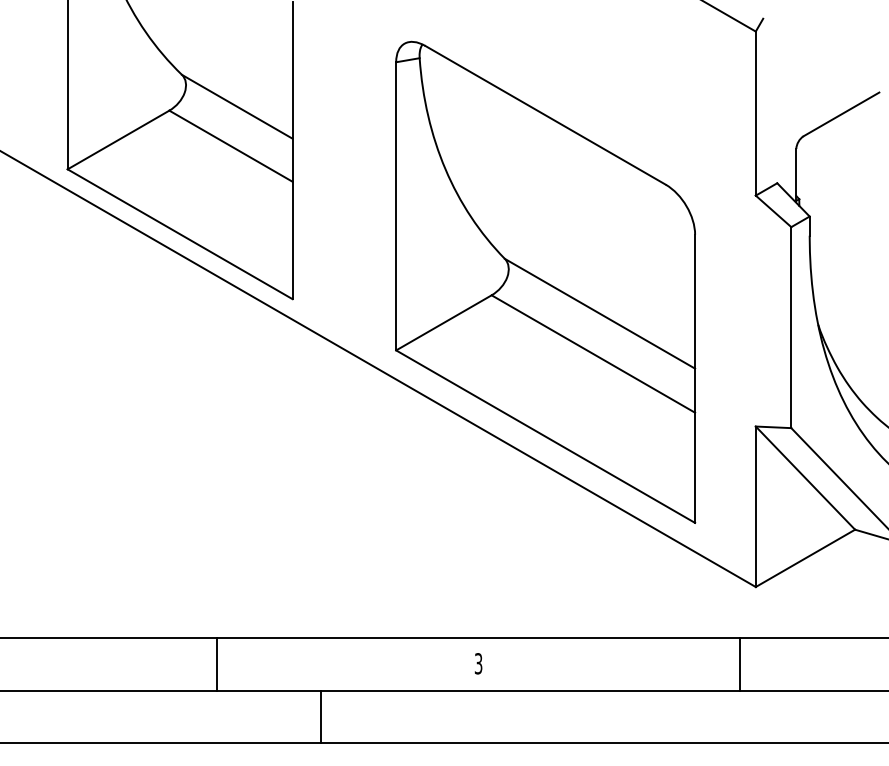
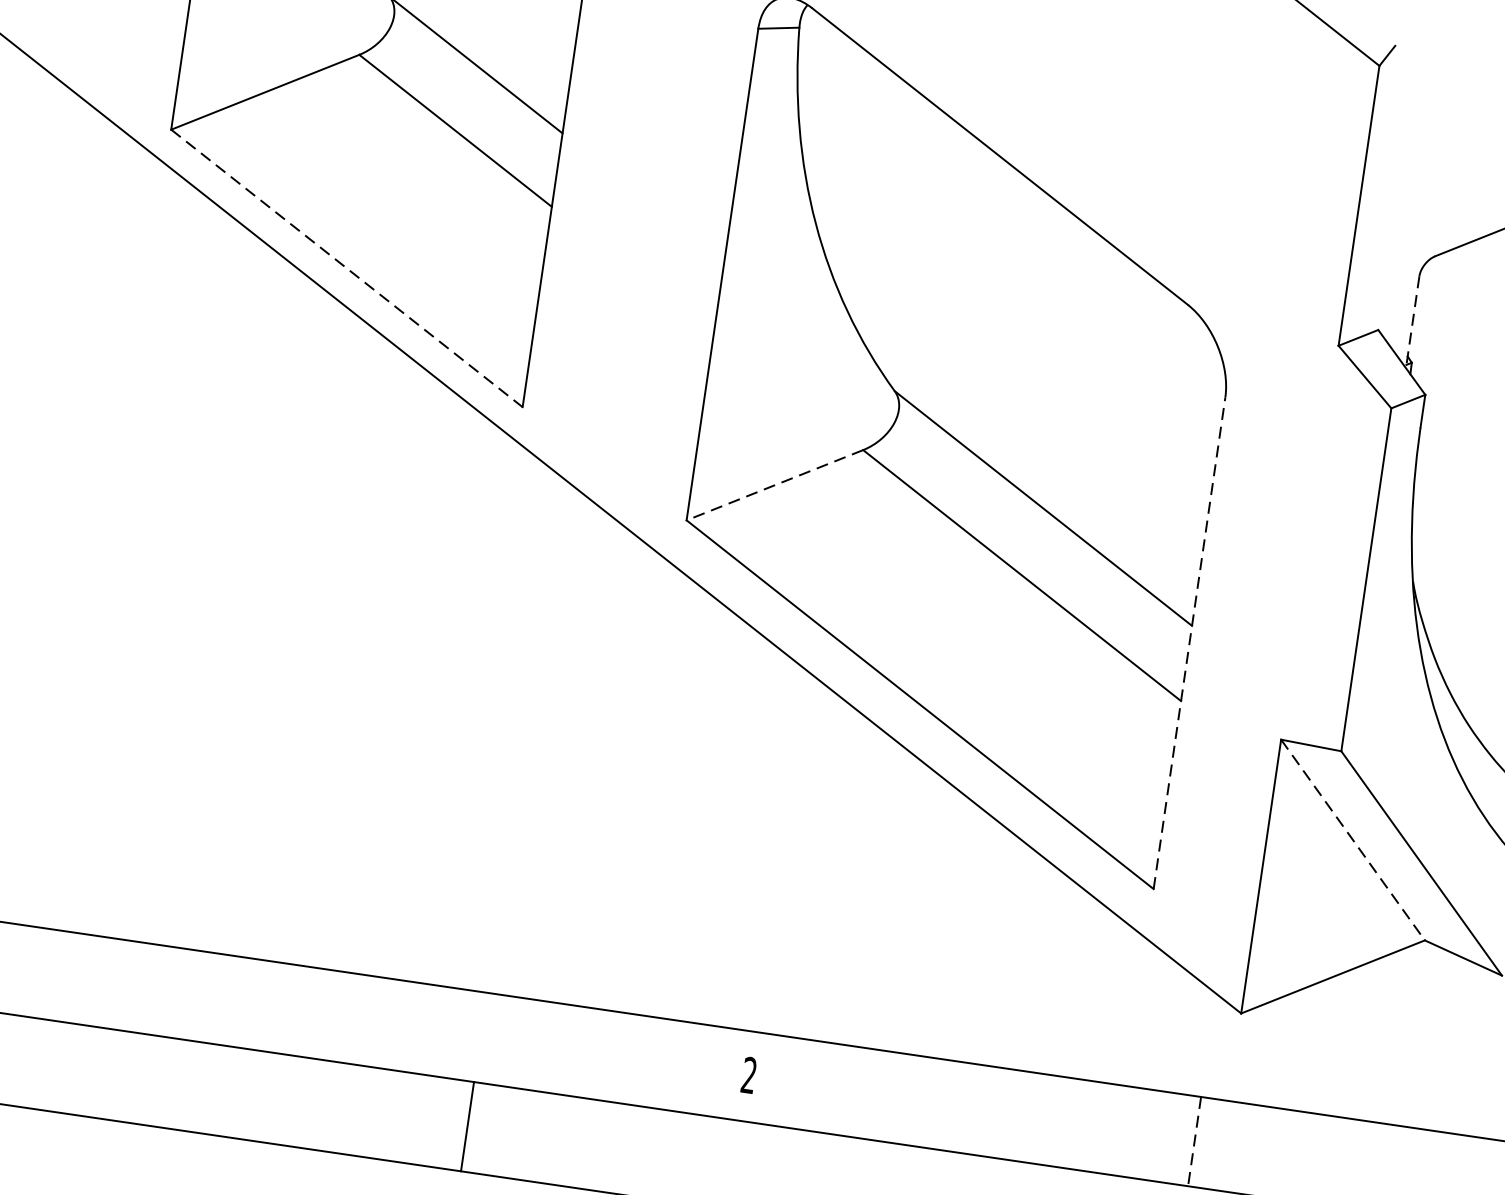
line: (796, 174) -> (1413, 319), solid -> dashed
line: (180, 234) -> (347, 268), solid -> dashed
line: (443, 323) -> (774, 486), solid -> dashed
line: (695, 378) -> (1190, 642), solid -> dashed
line: (805, 478) -> (1352, 840), solid -> dashed
text: (478, 663) -> (749, 1074), 3 -> 2
line: (216, 664) -> (301, 1011), removed
line: (739, 664) -> (1194, 1141), solid -> dashed

